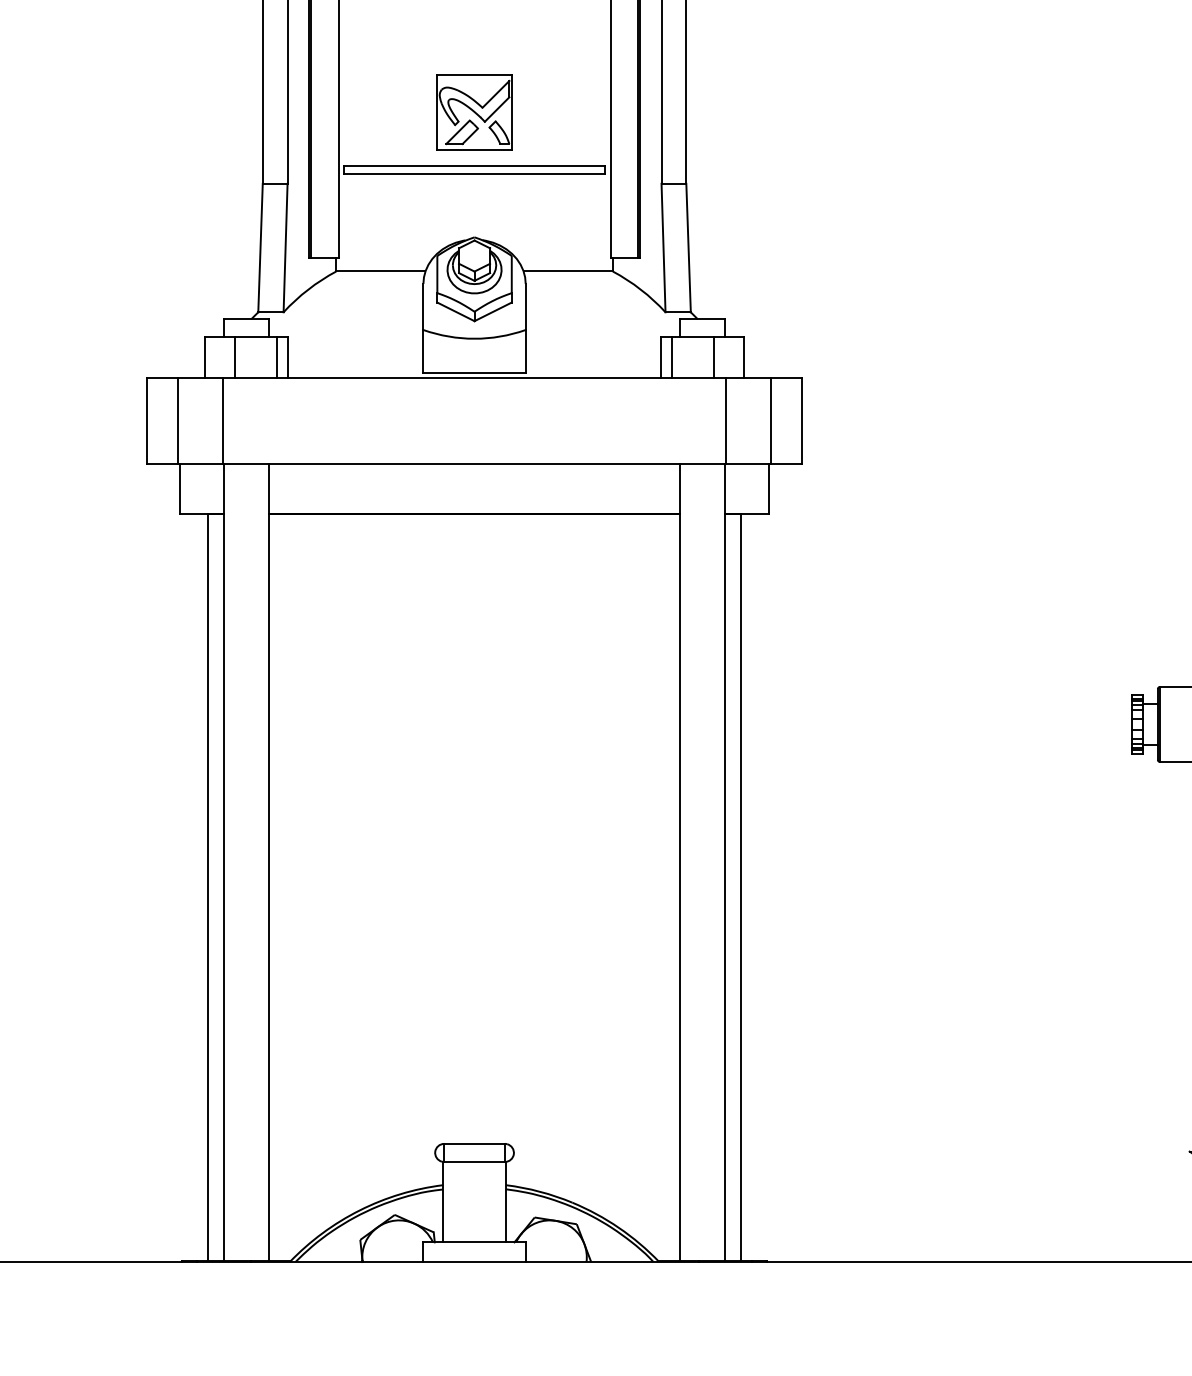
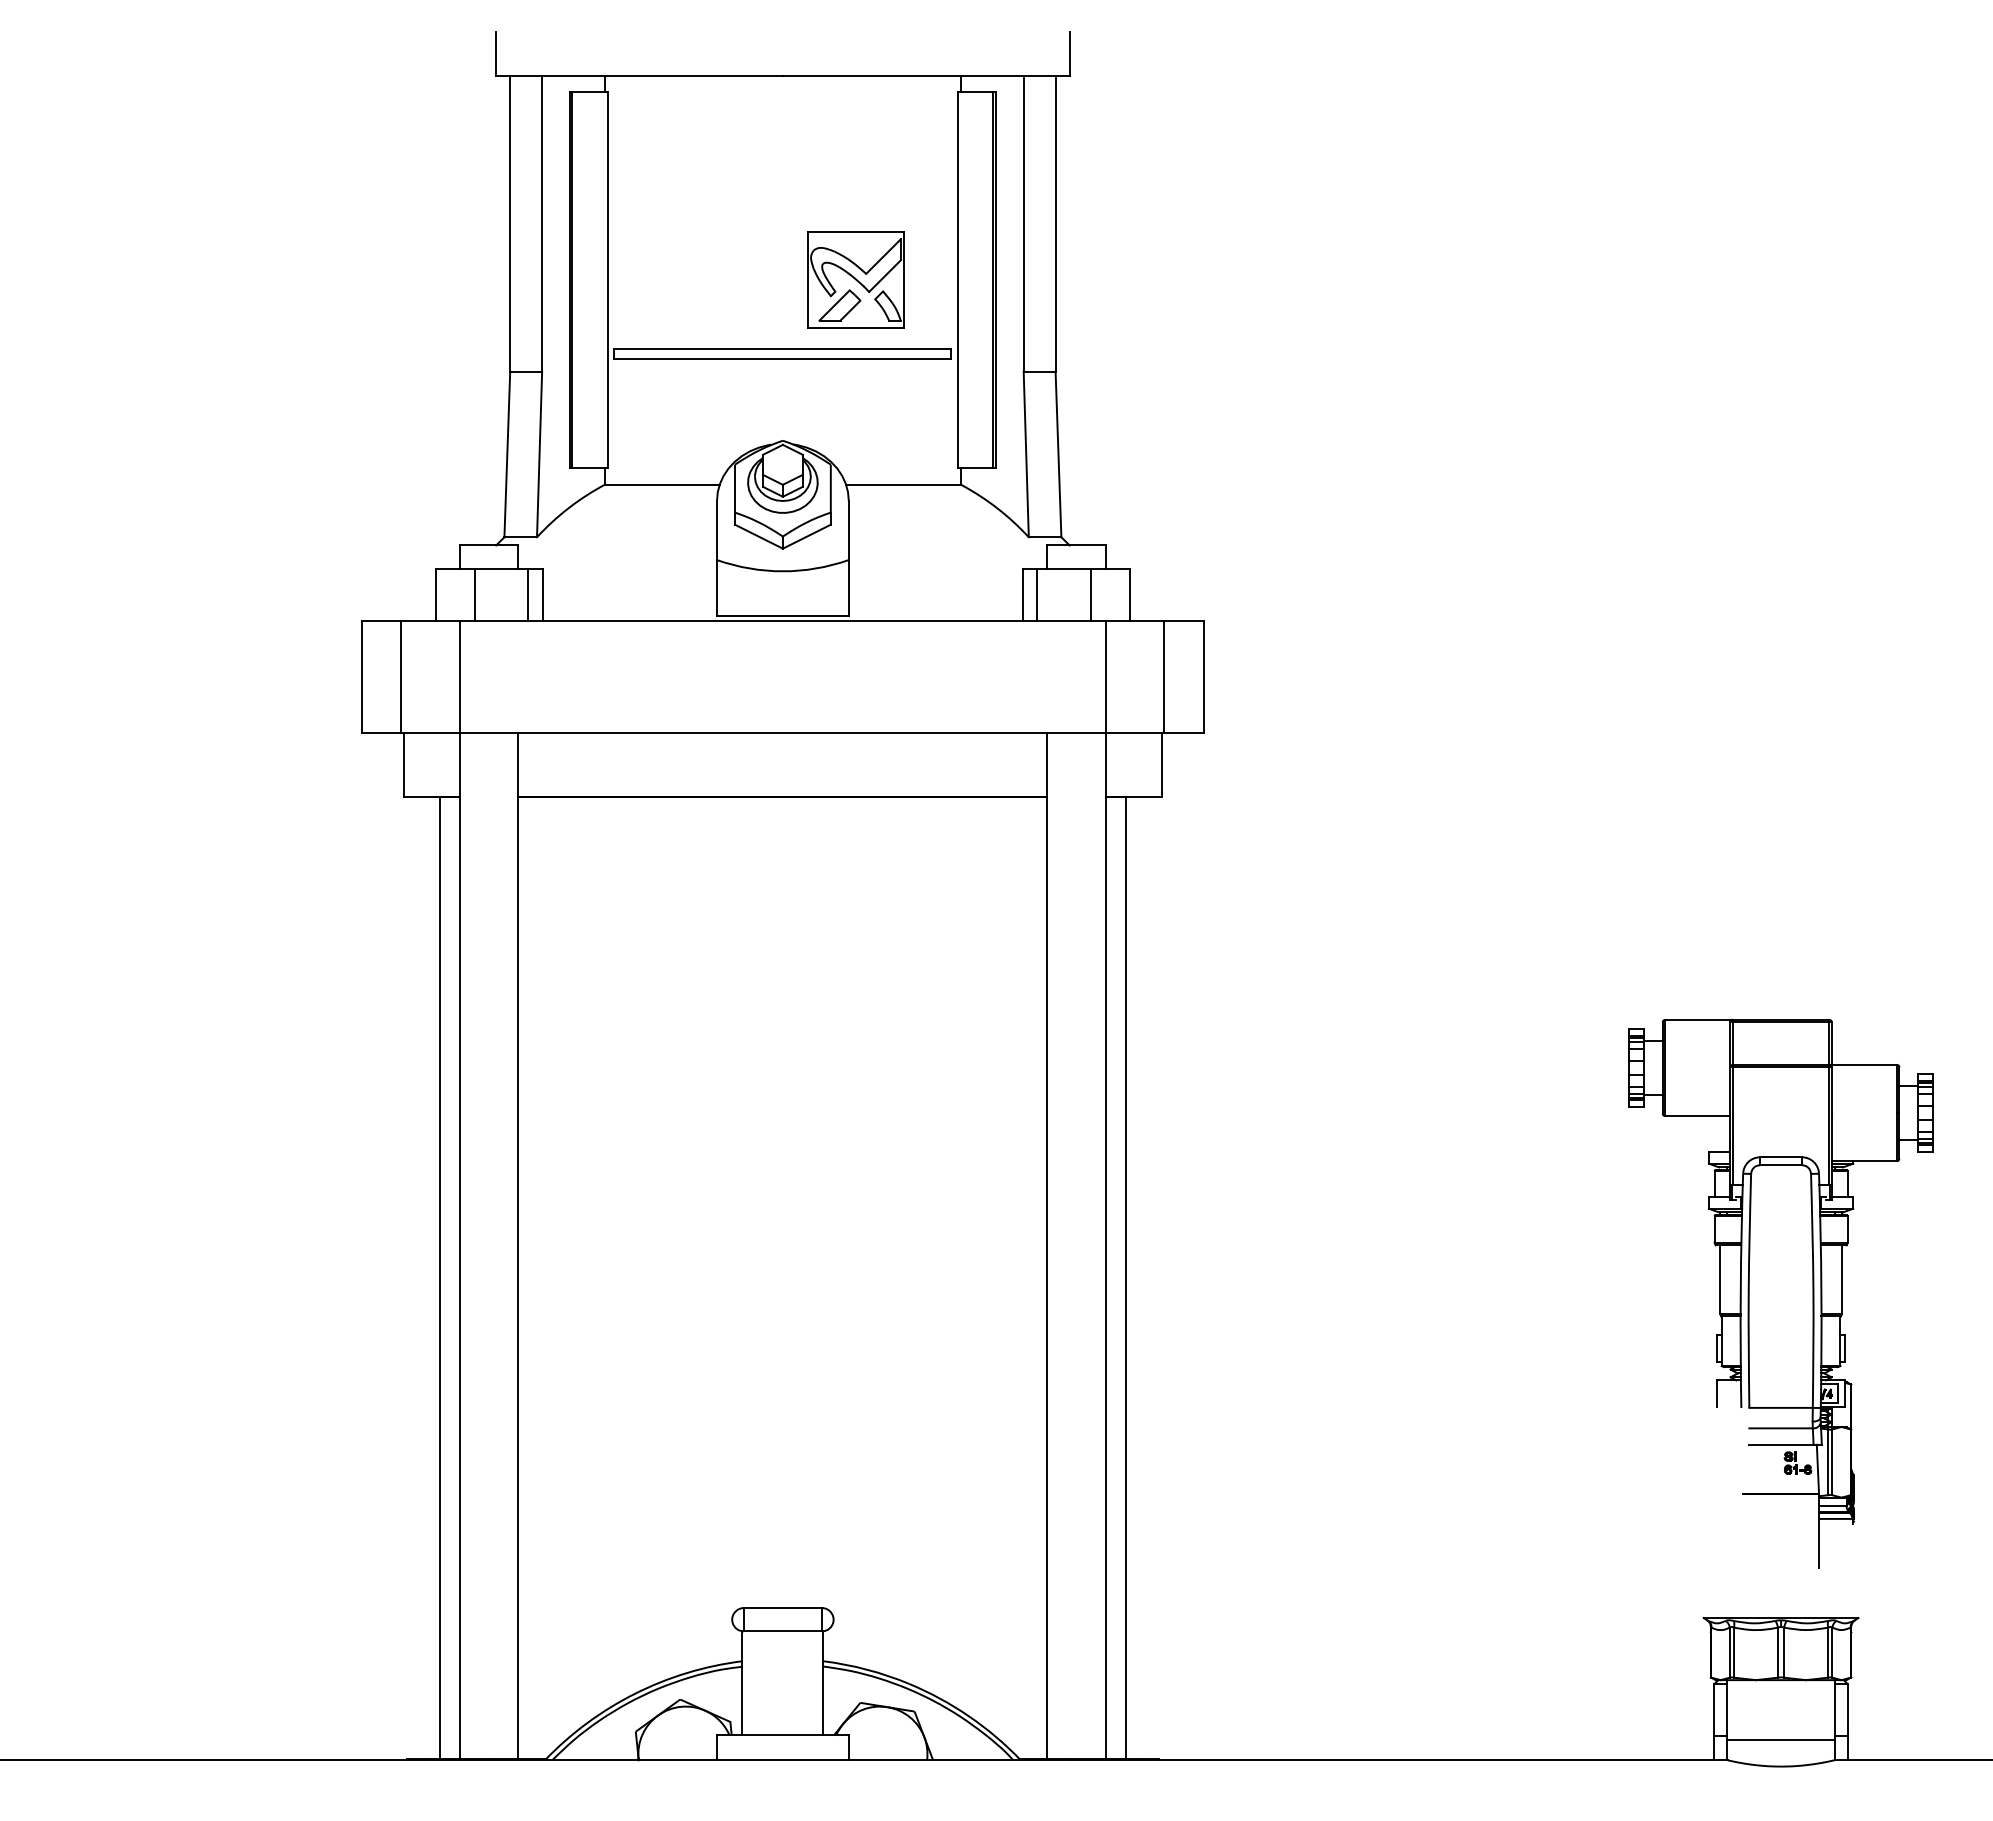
part: (474, 112) -> (855, 279), moved

